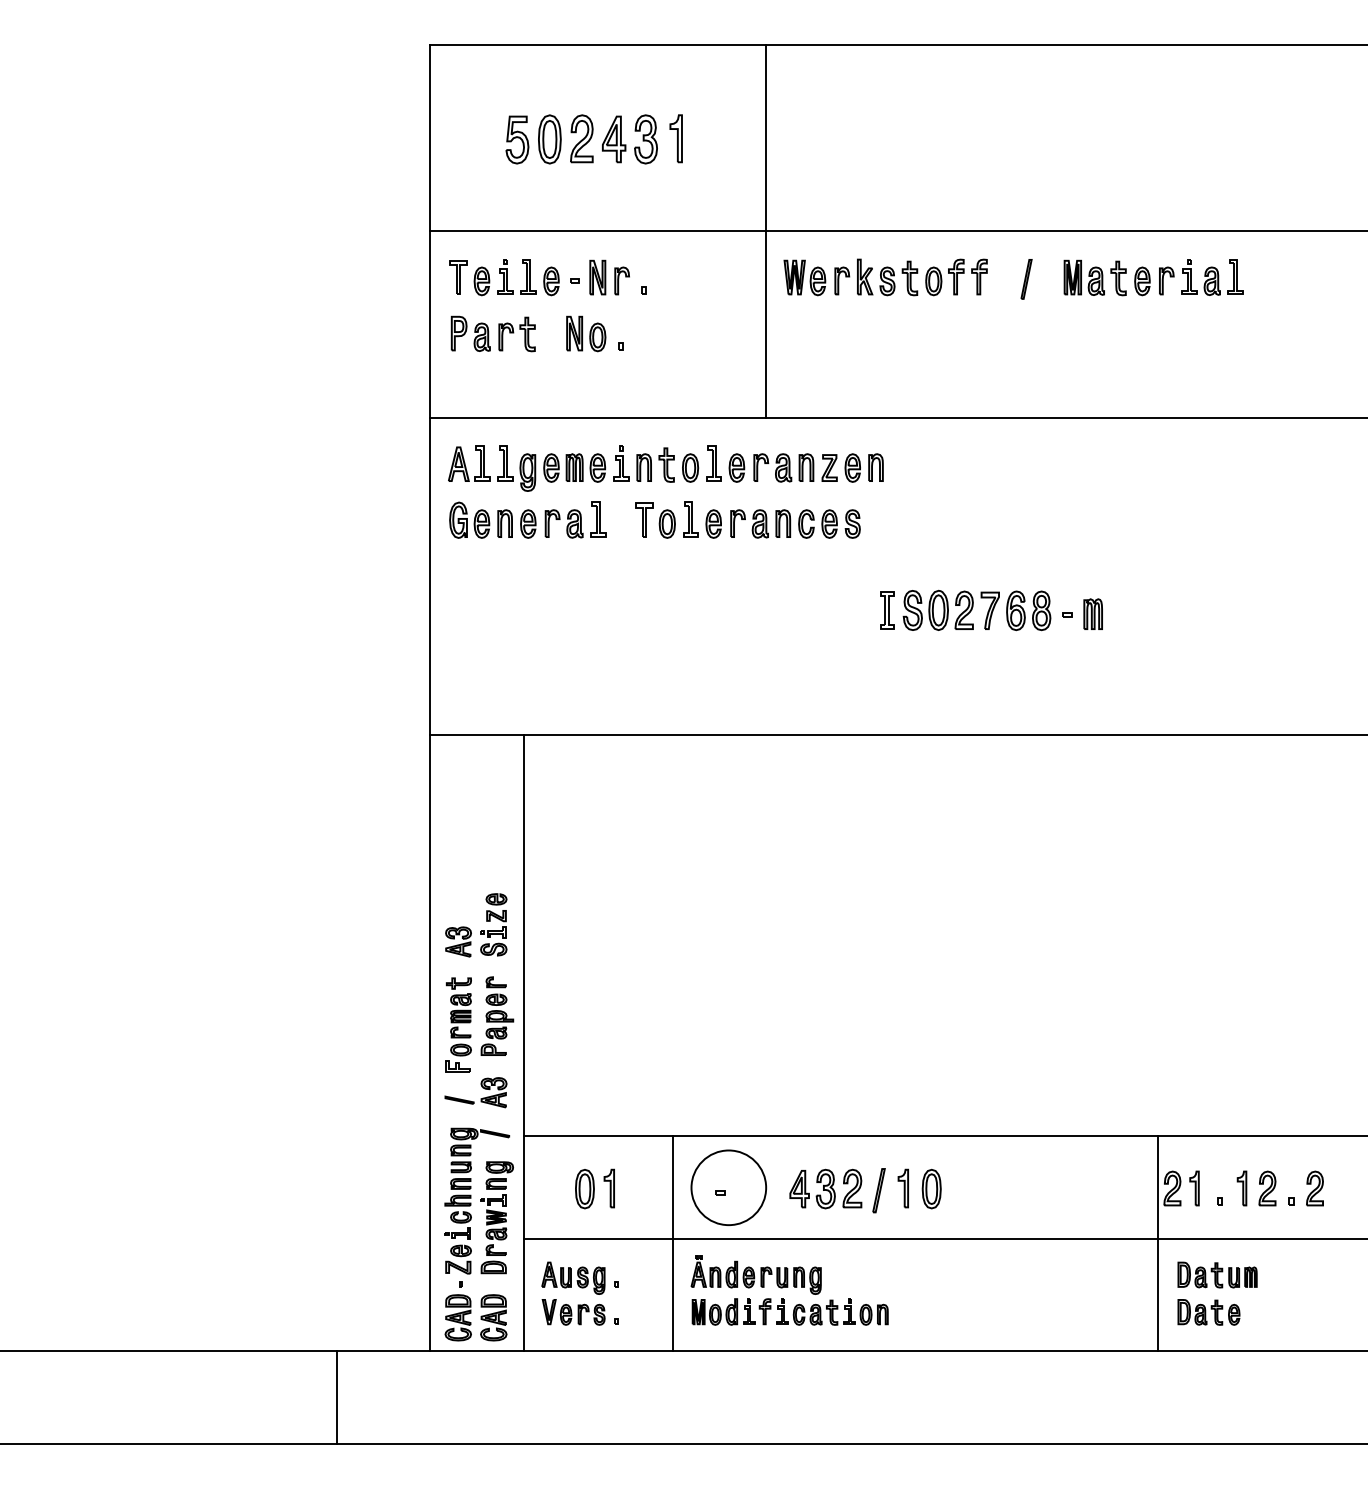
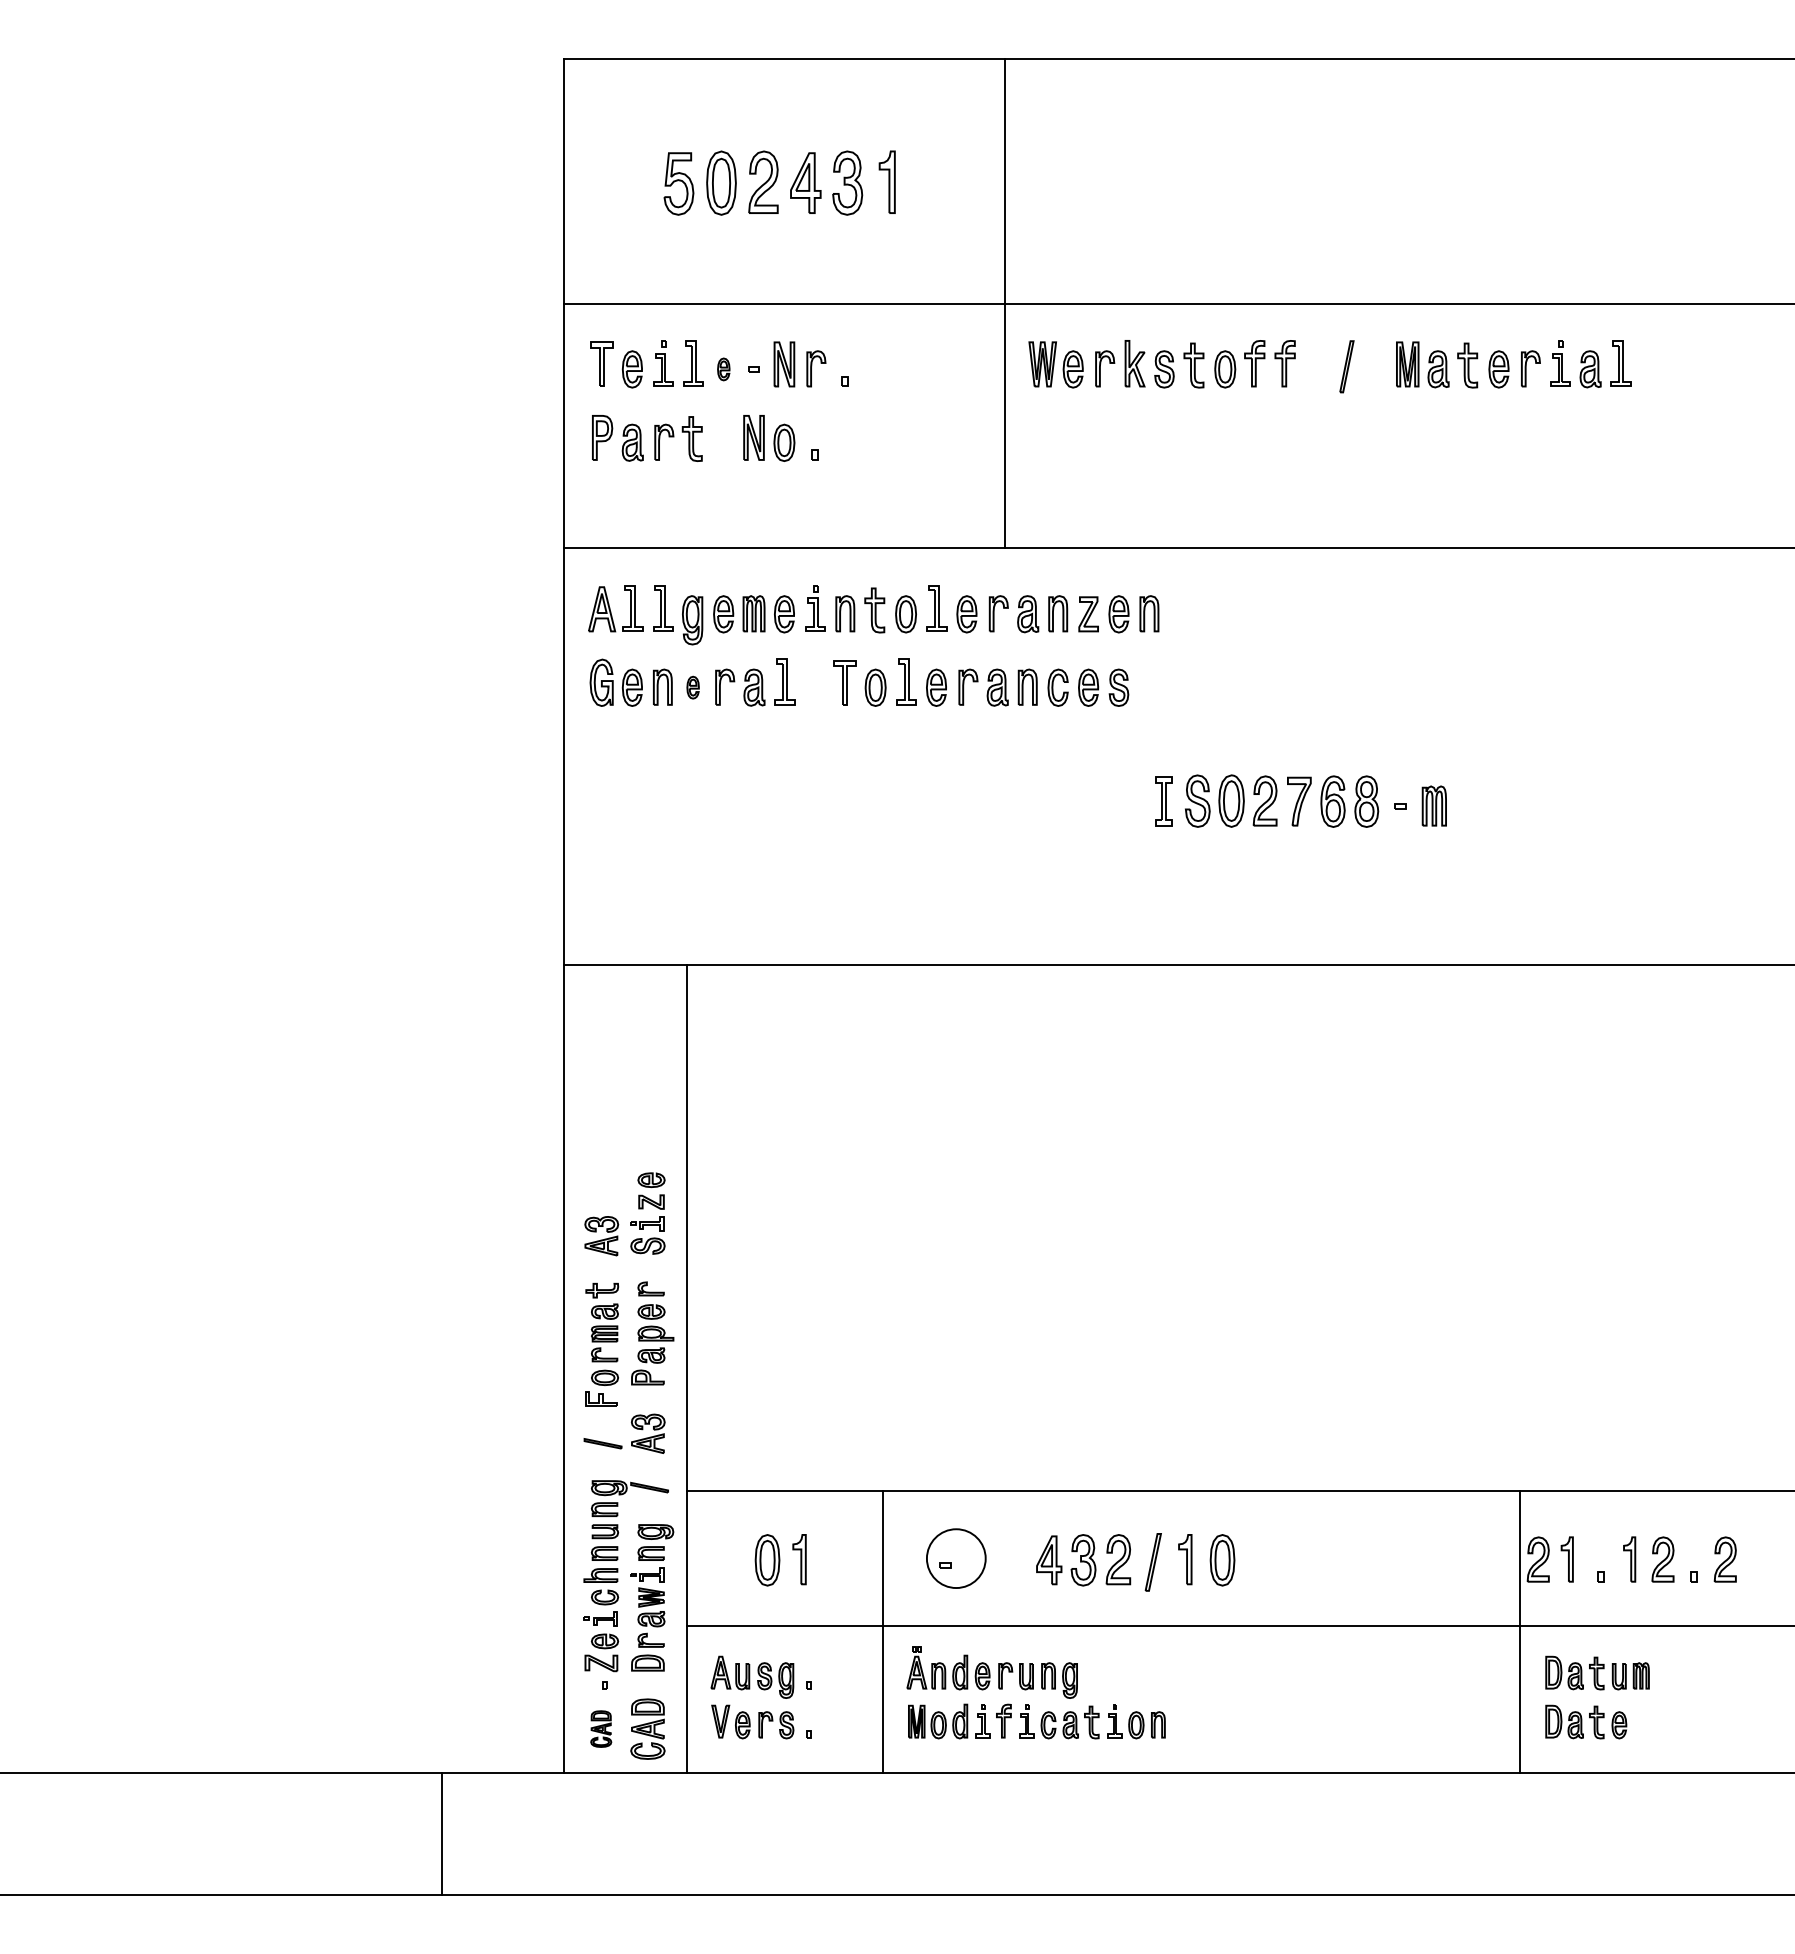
part: (551, 281) -> (723, 369), size x0.6
part: (527, 523) -> (692, 687), size x0.6
circle: (728, 1187) -> (956, 1558), size x0.6
part: (457, 1317) -> (600, 1728), size x0.6

